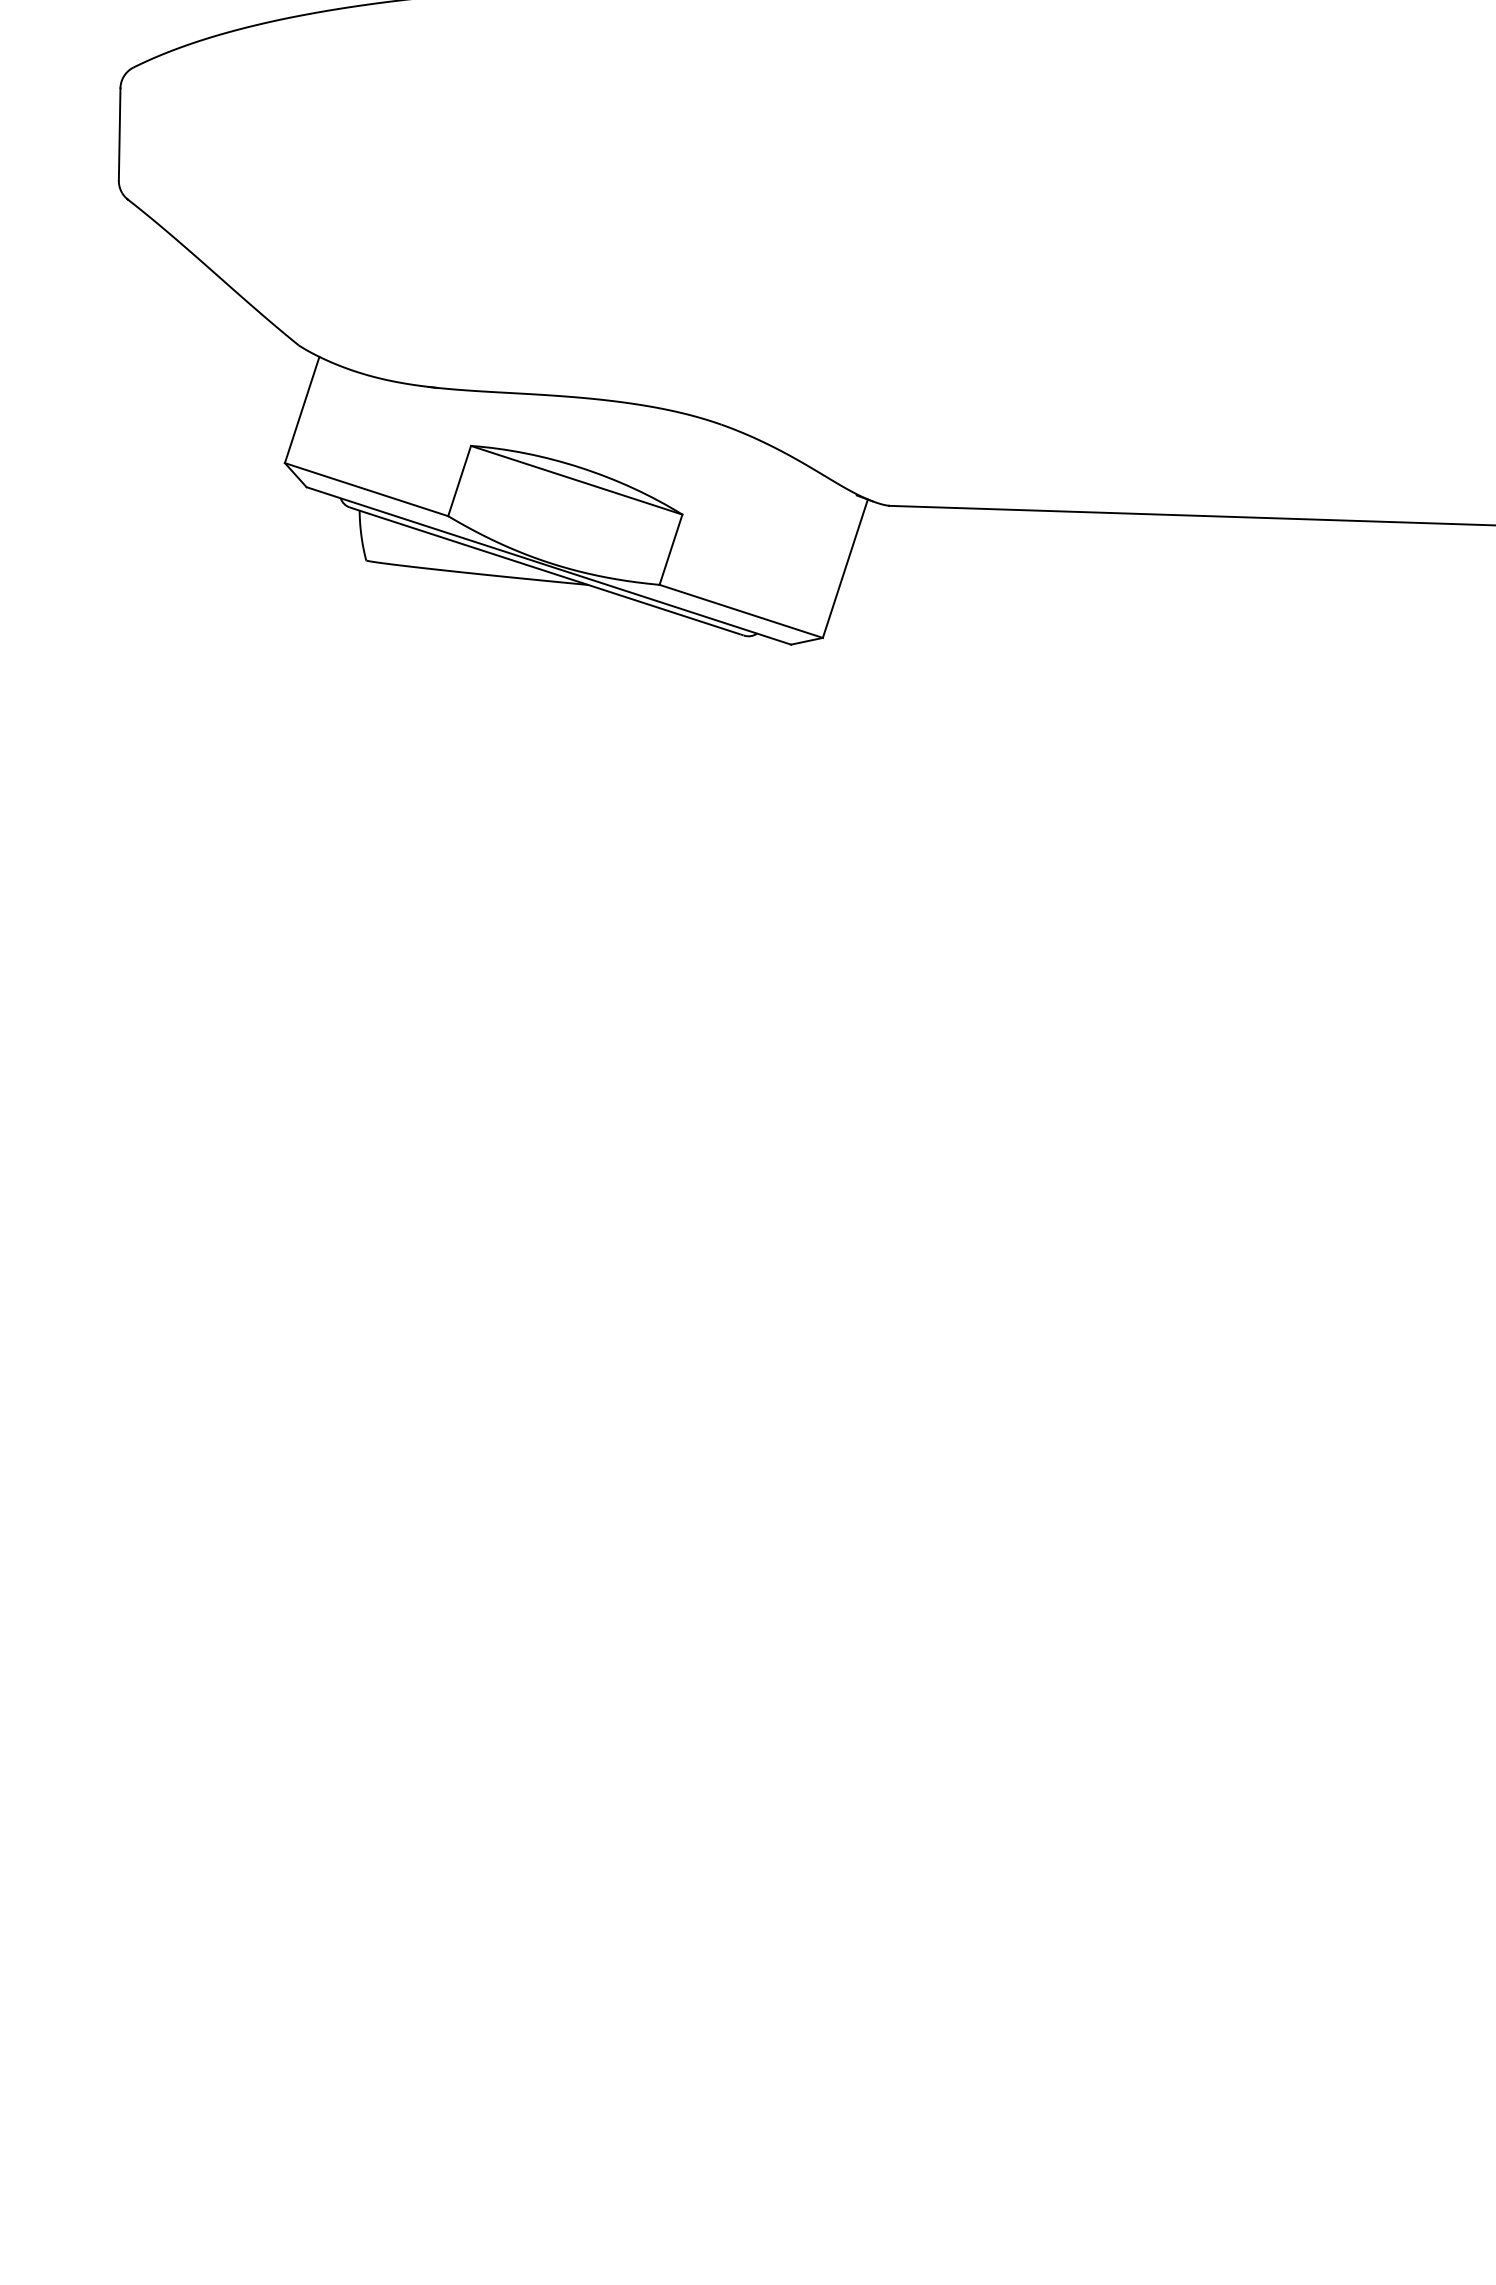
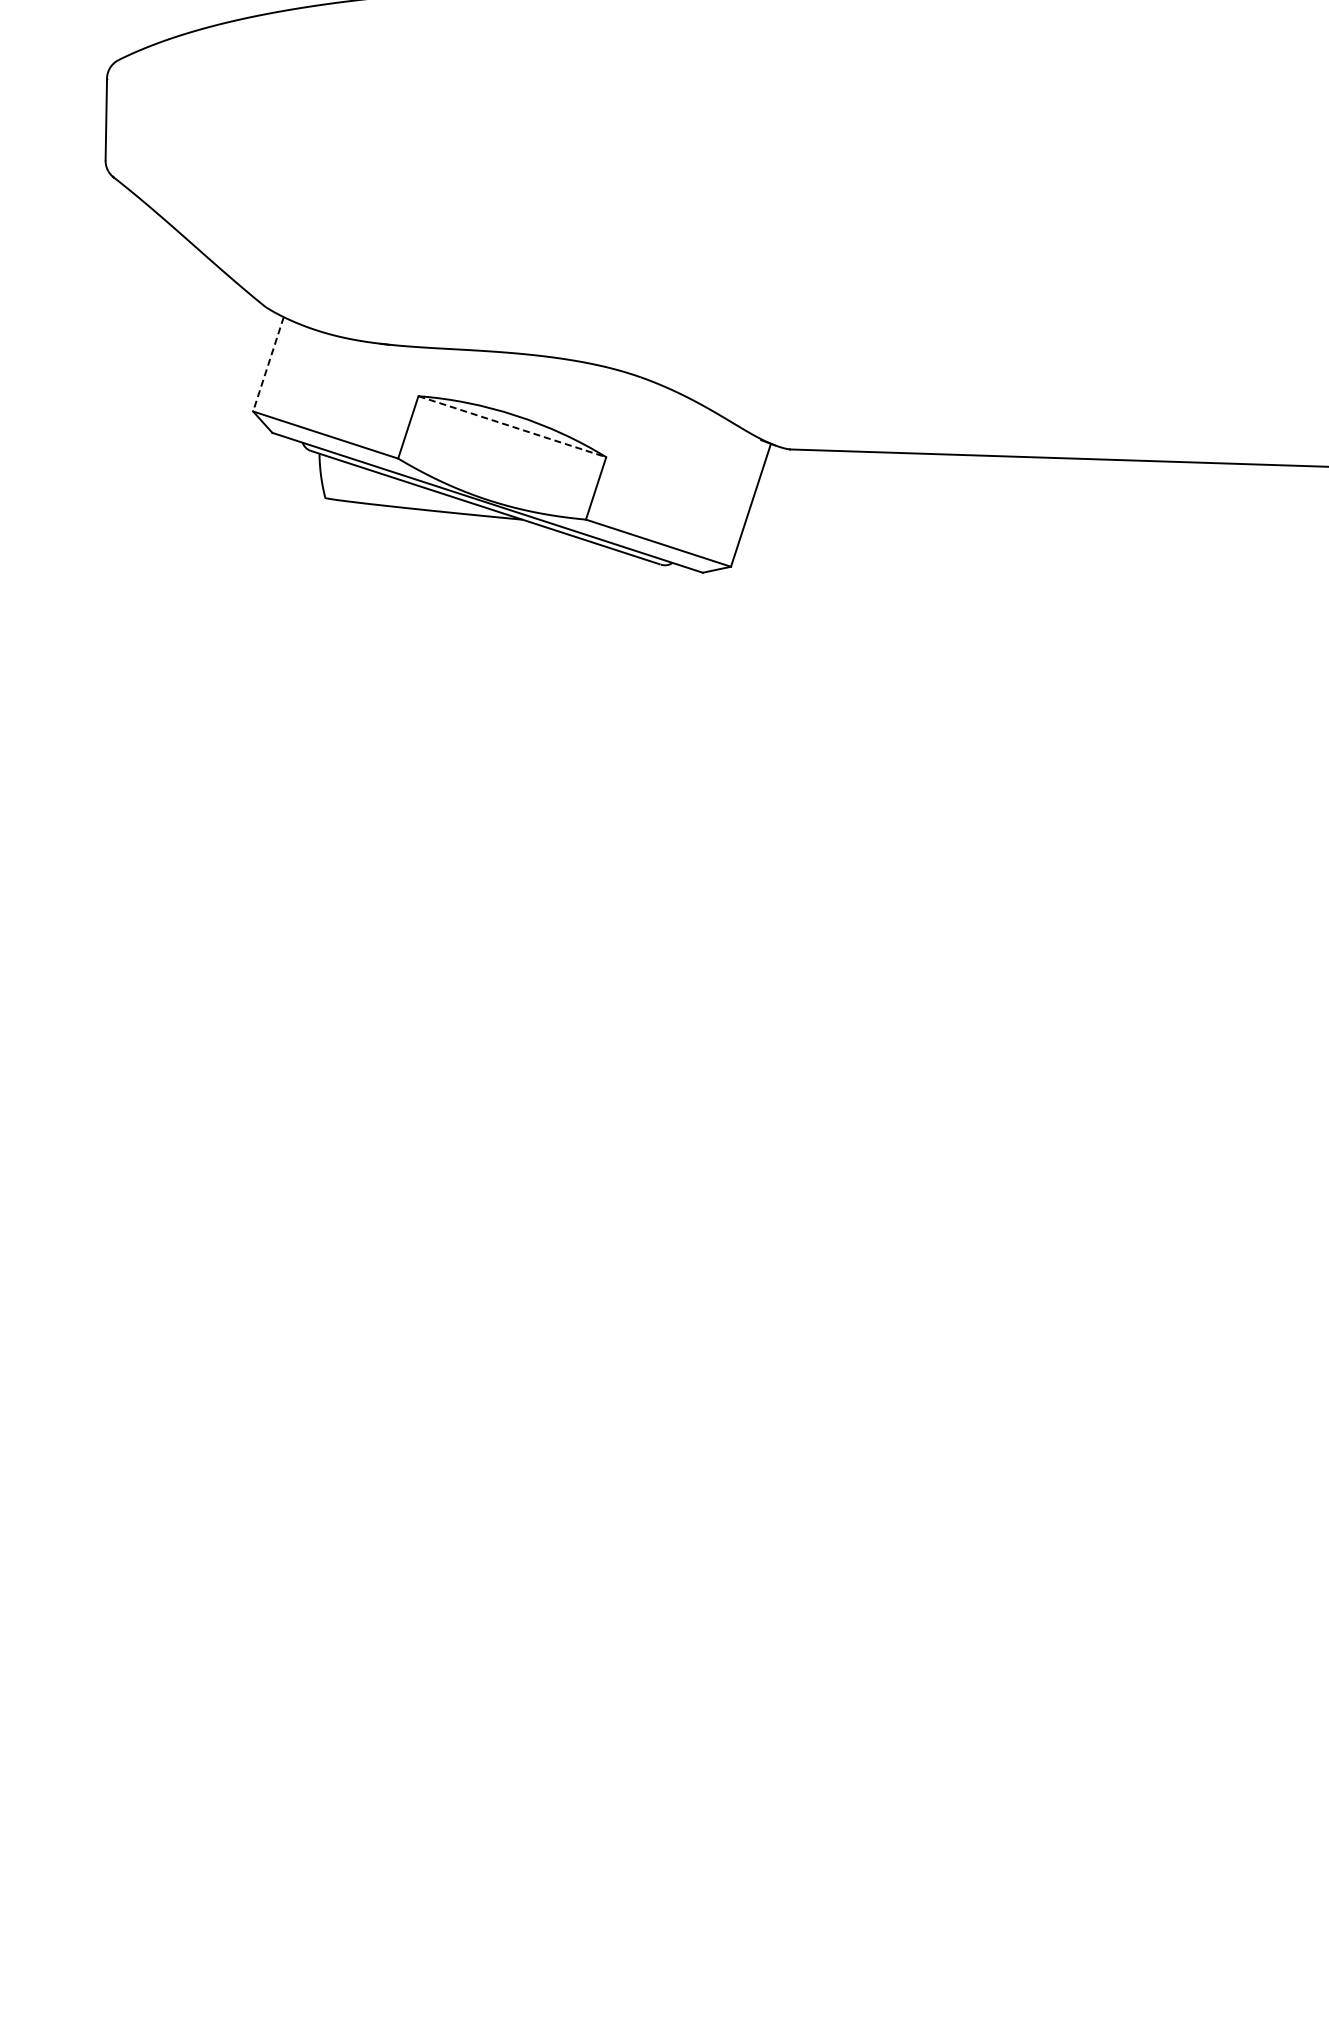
line: (302, 410) -> (268, 364), solid -> dashed
line: (576, 480) -> (512, 426), solid -> dashed

